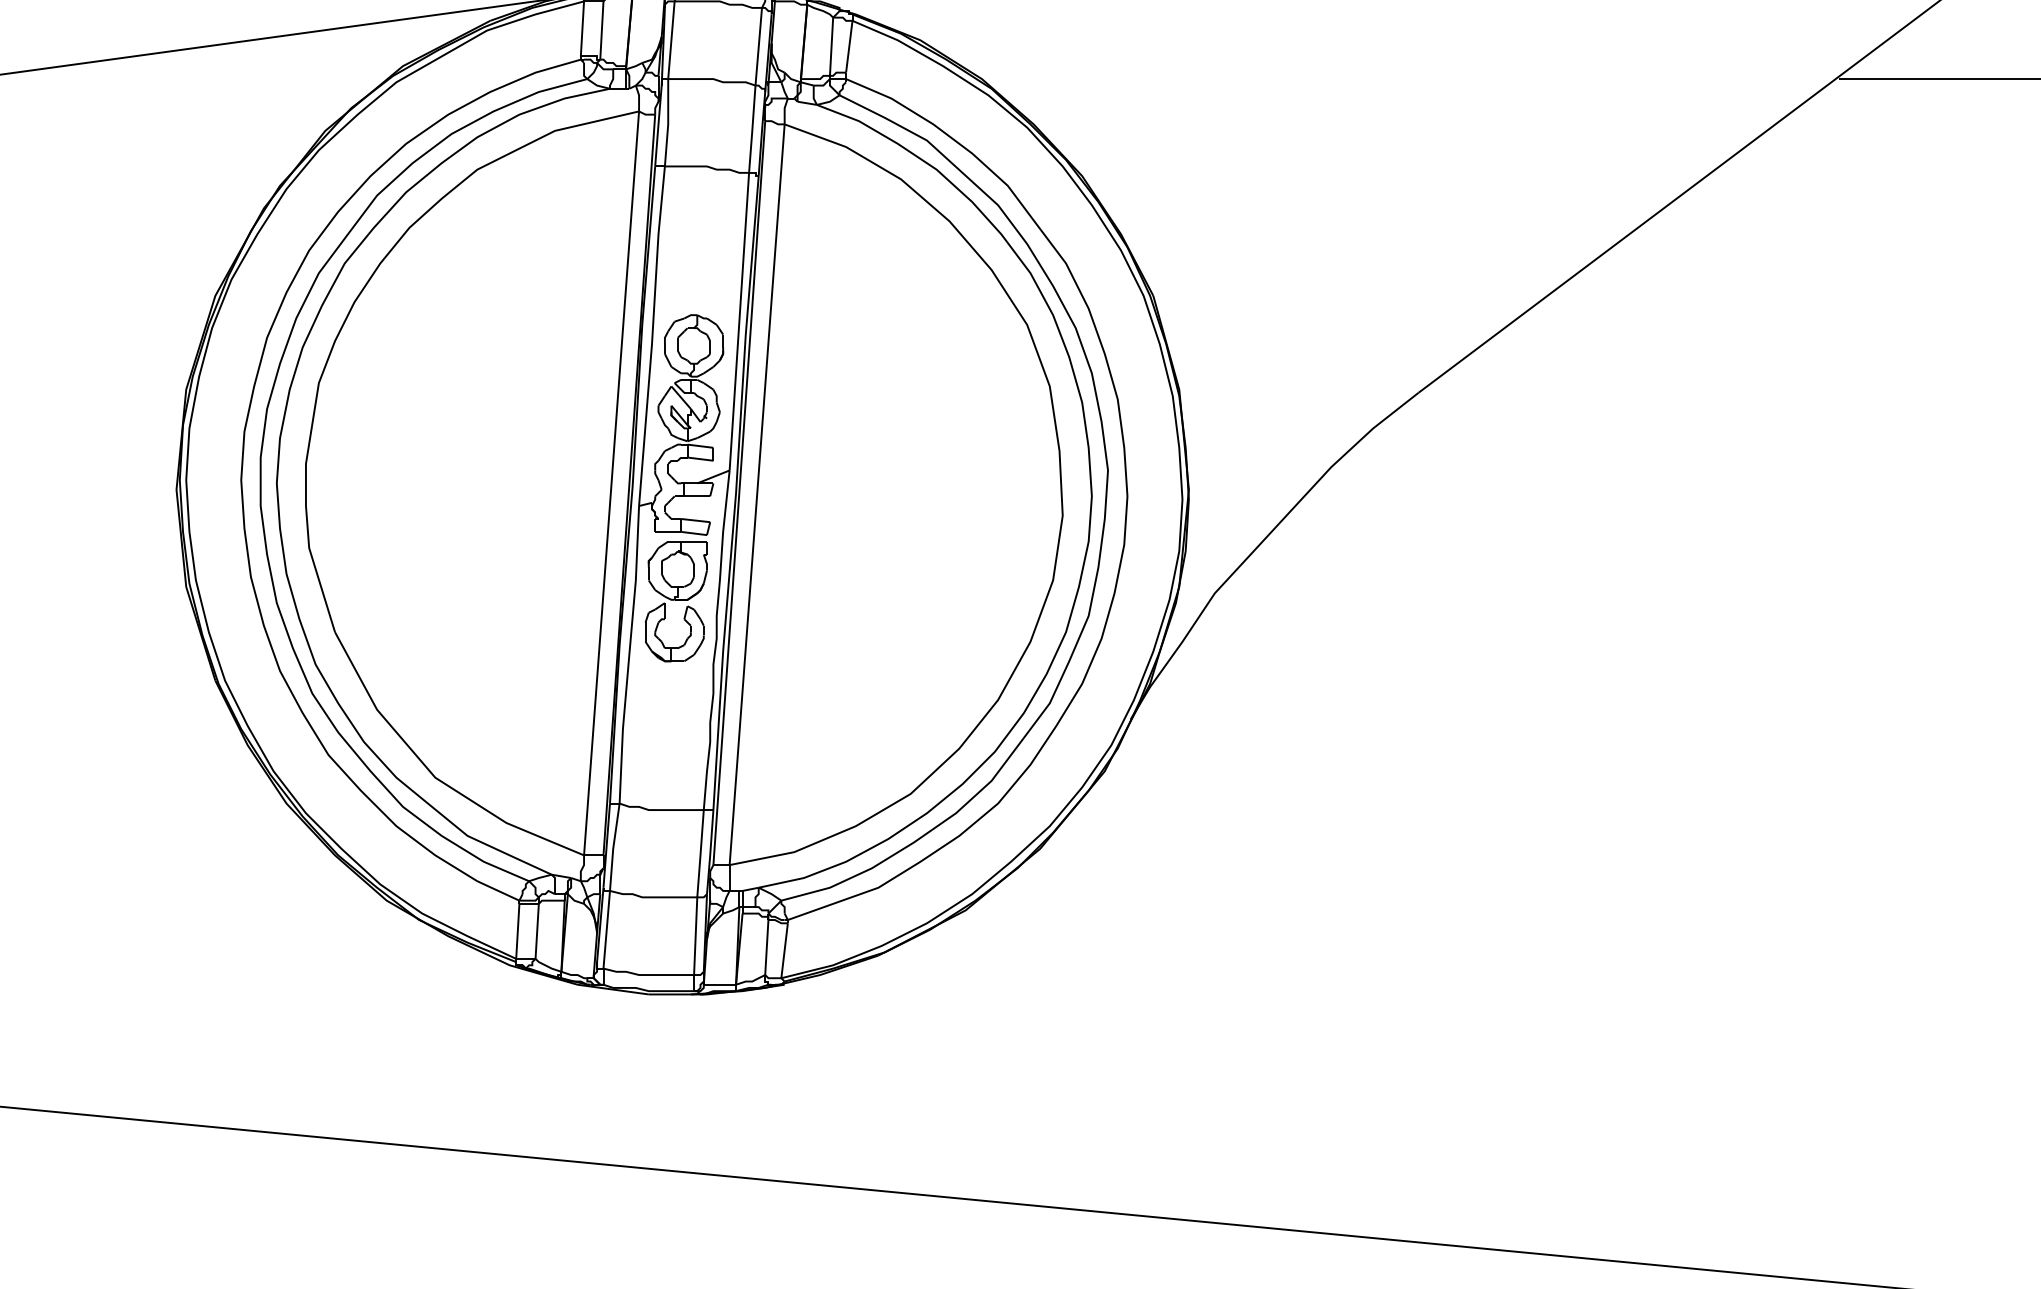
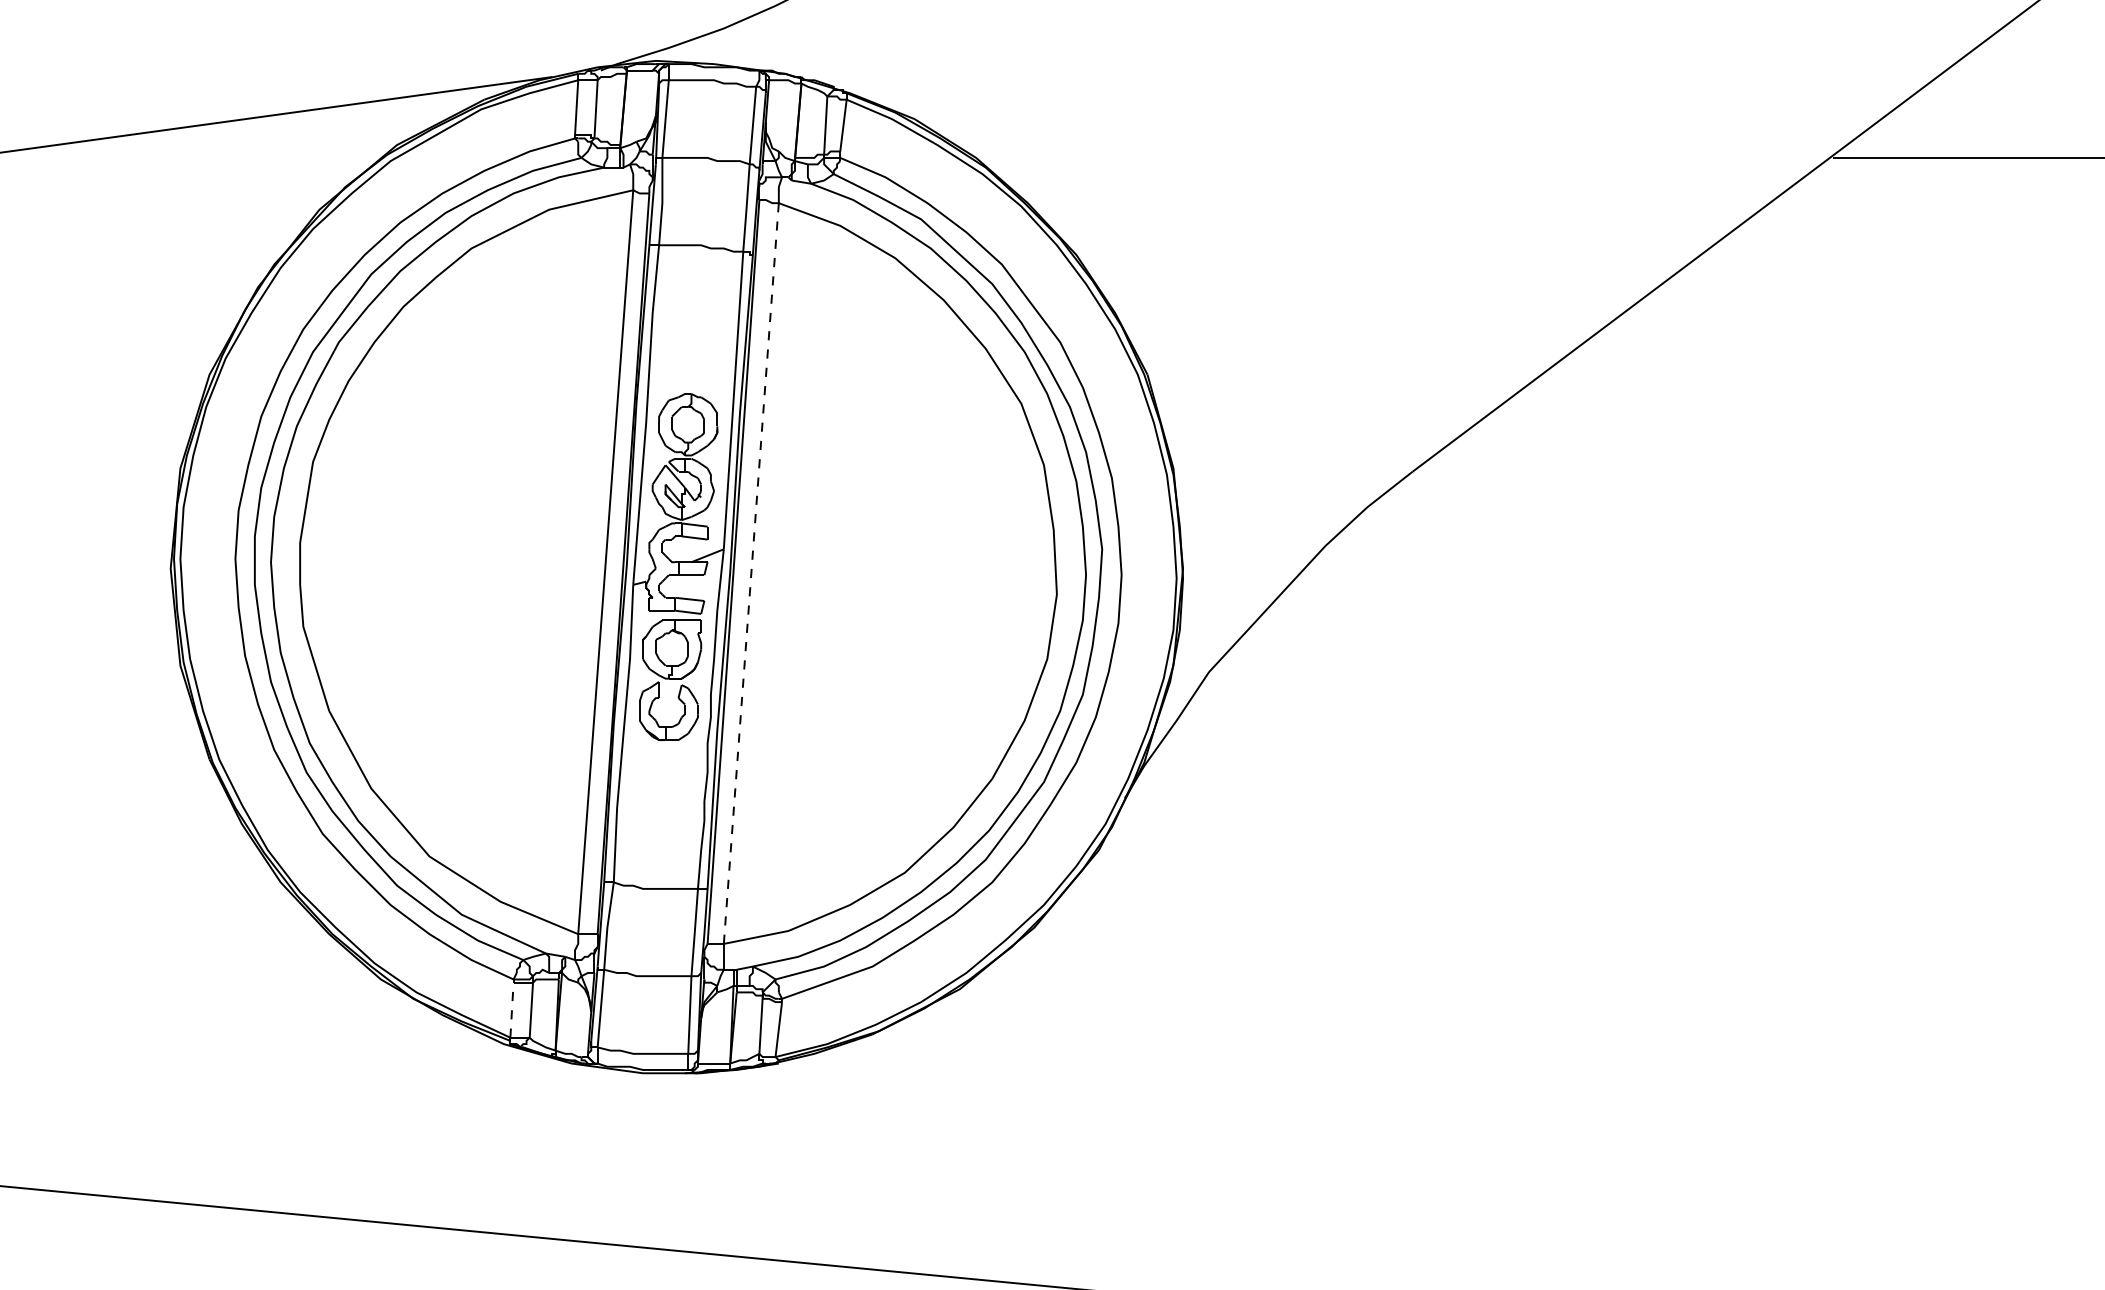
line: (757, 495) -> (751, 574), solid -> dashed
line: (517, 931) -> (511, 1010), solid -> dashed

